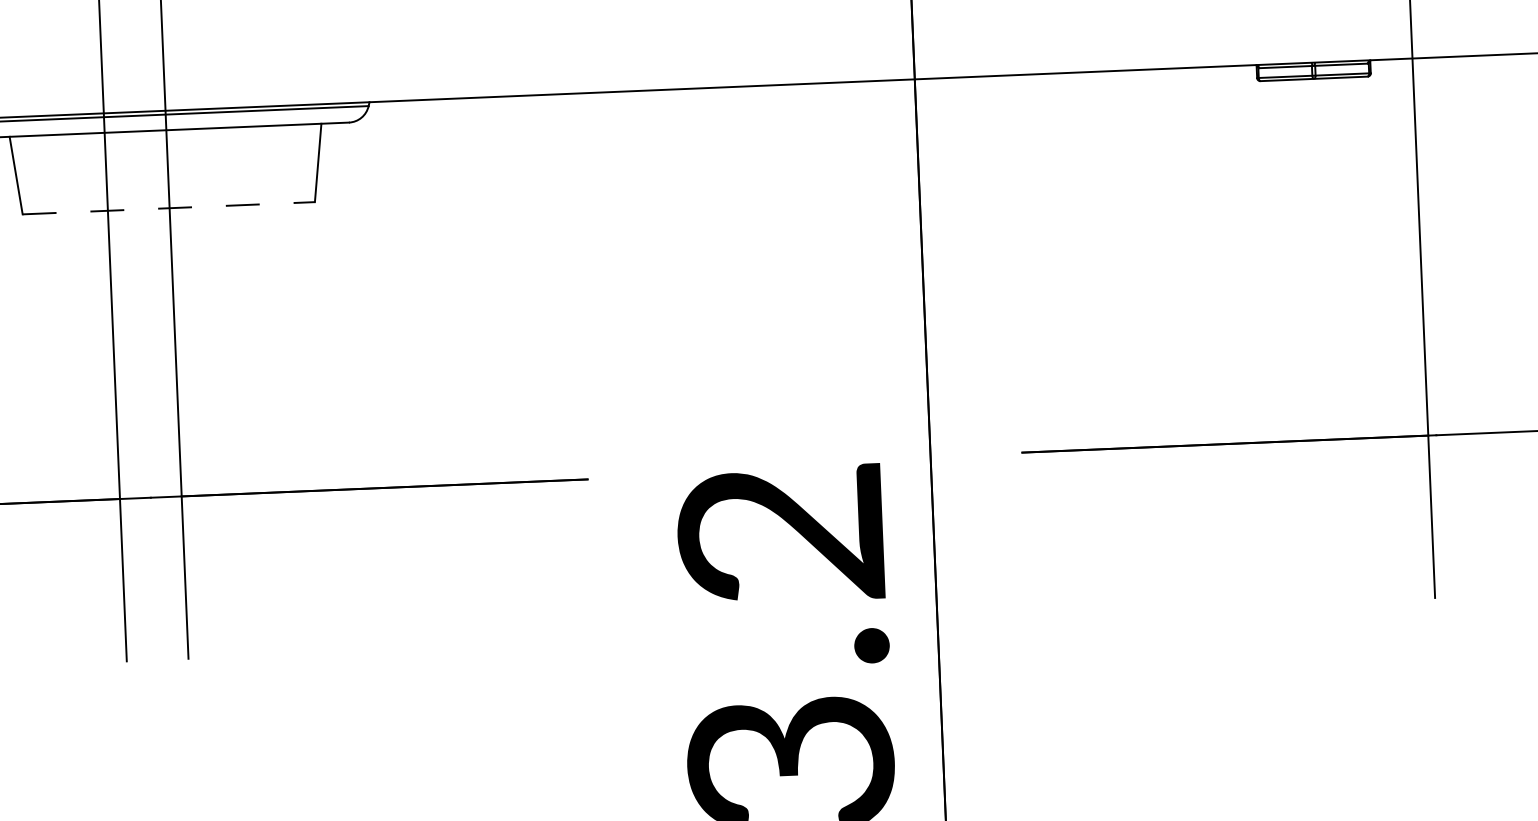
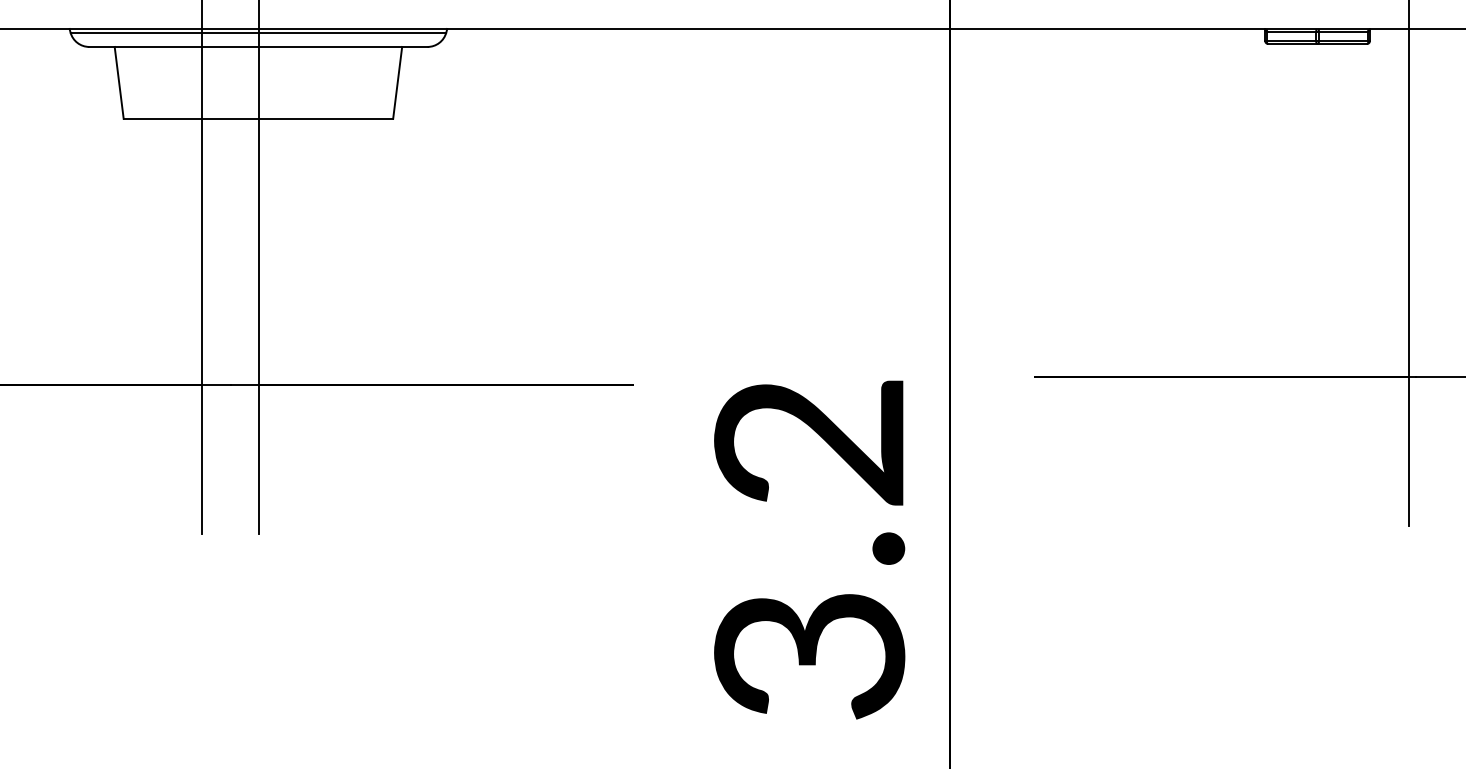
line: (168, 207) -> (258, 118), dashed -> solid

